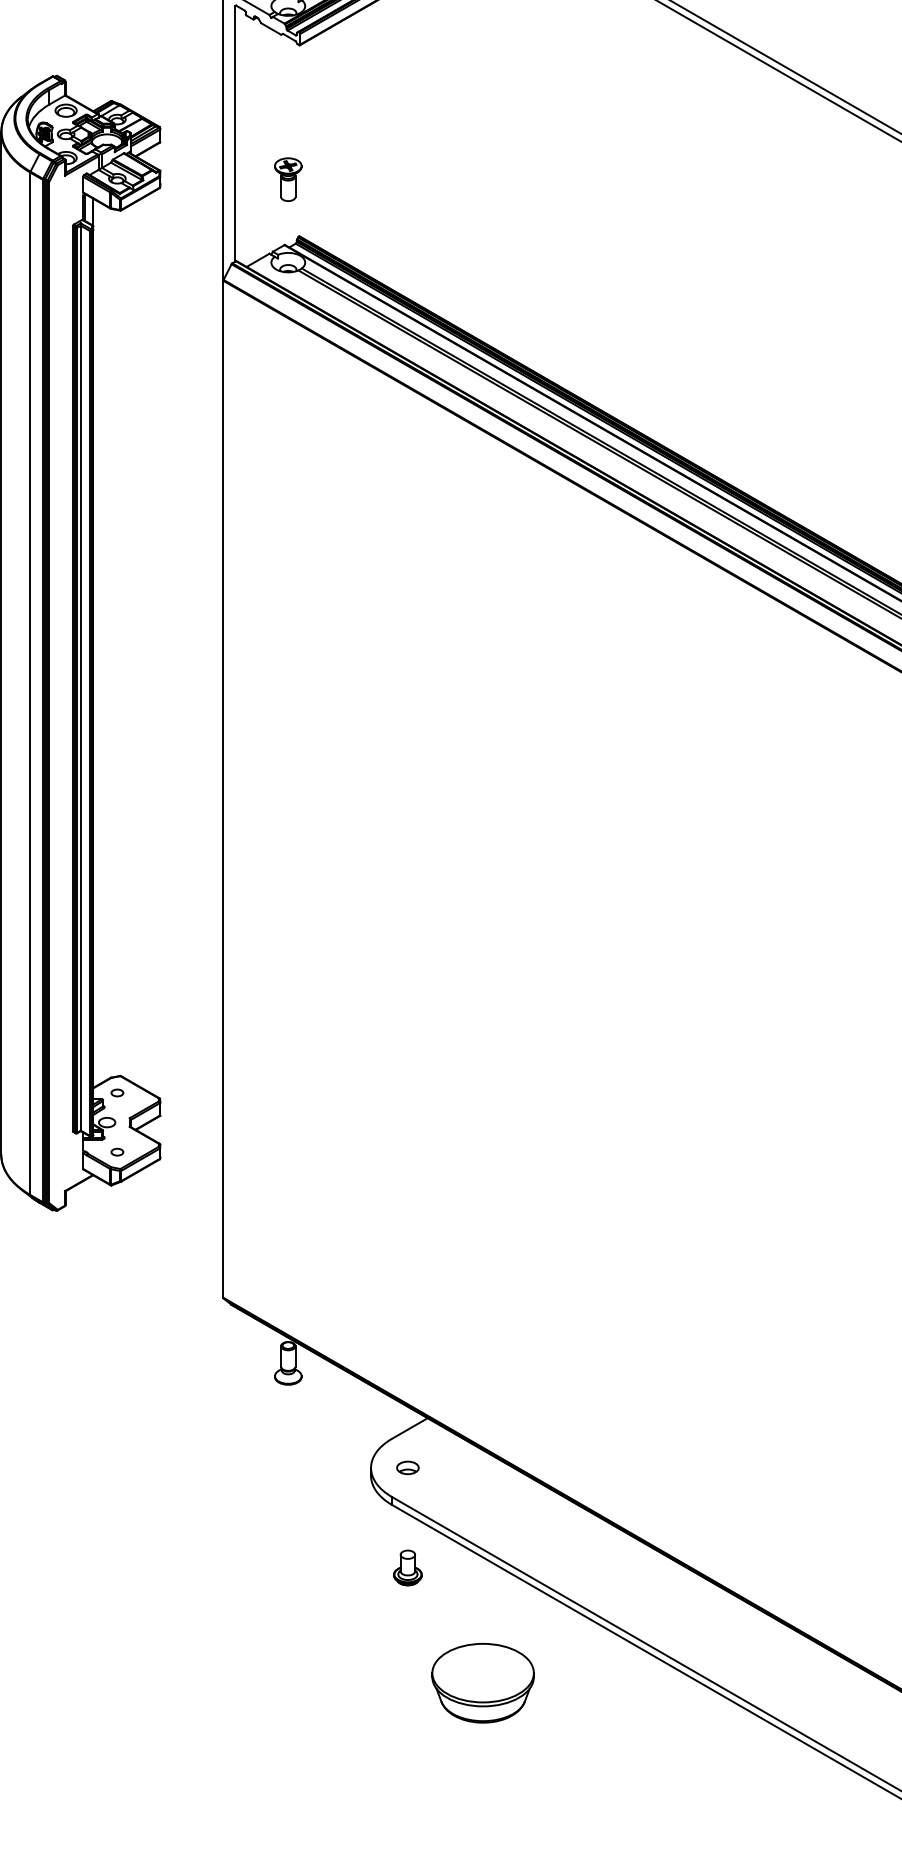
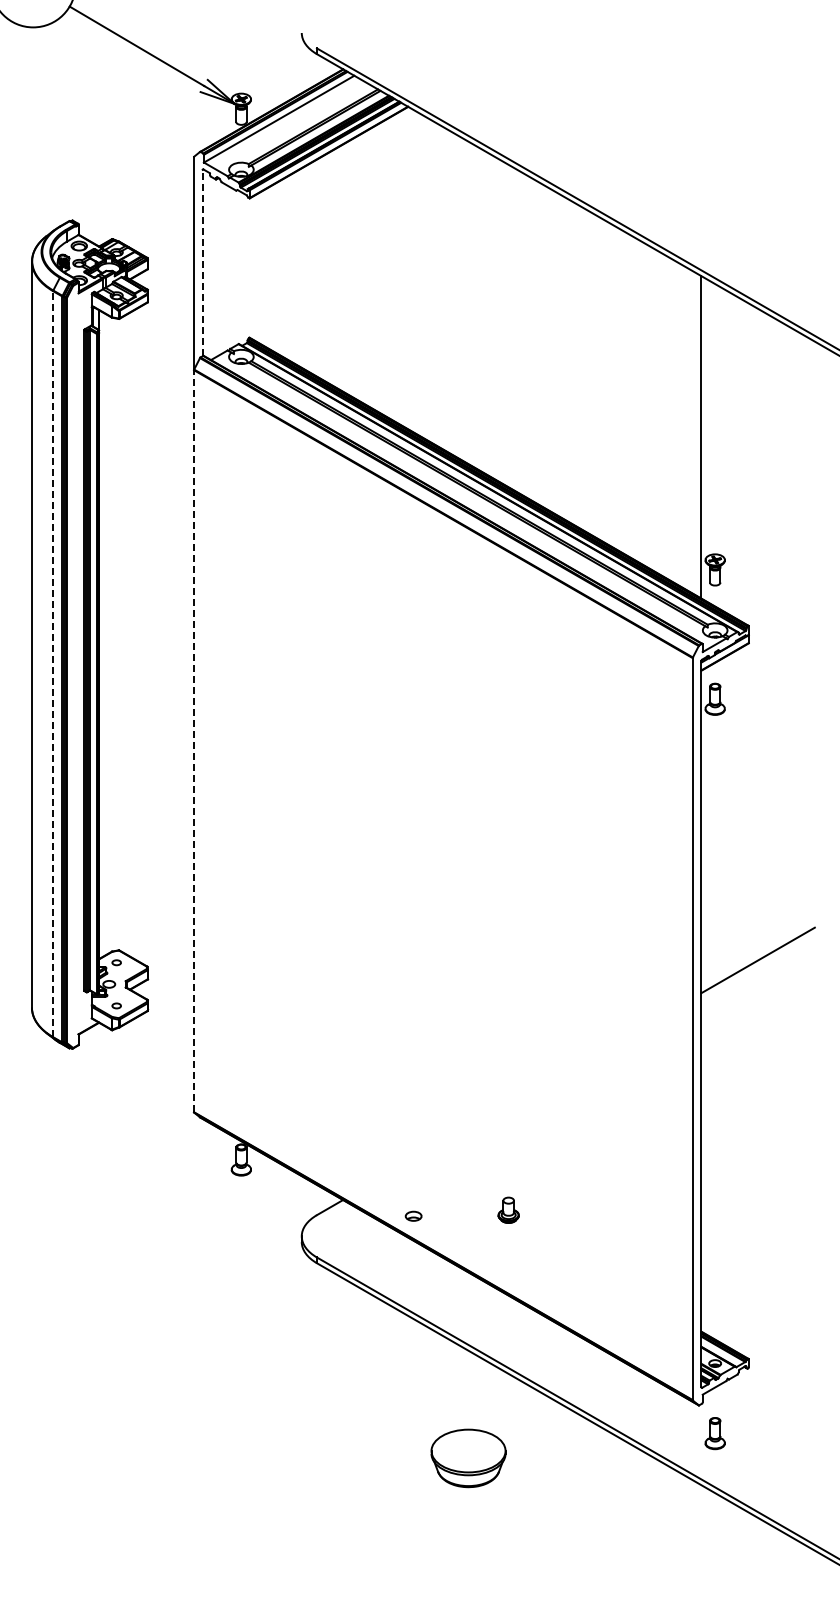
line: (234, 133) -> (202, 262), solid -> dashed
part: (287, 178) -> (240, 295), removed
line: (30, 684) -> (53, 664), solid -> dashed
line: (224, 789) -> (194, 741), solid -> dashed
part: (407, 1466) -> (413, 1215), moved
part: (407, 1566) -> (508, 1209), moved
part: (483, 1683) -> (468, 1458), moved

